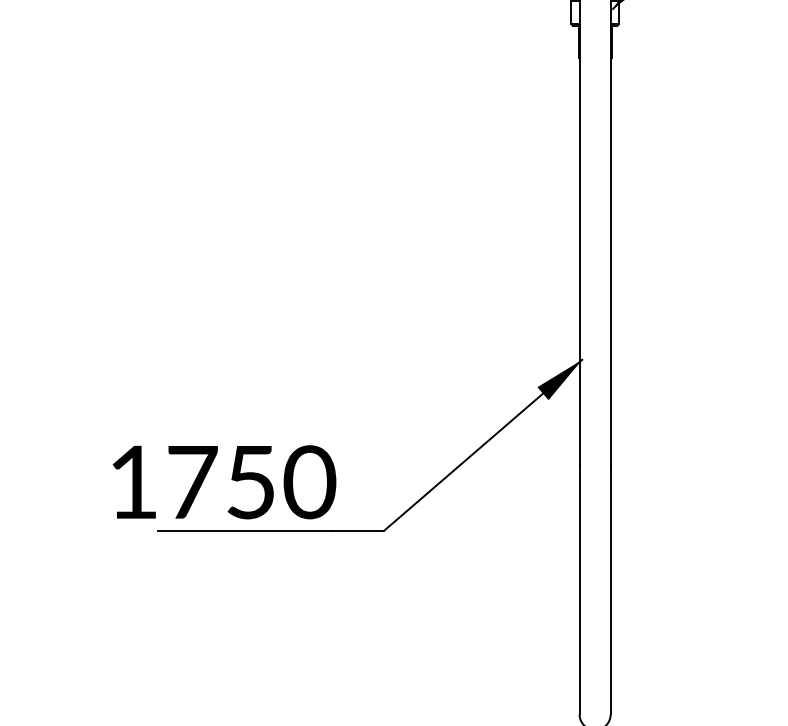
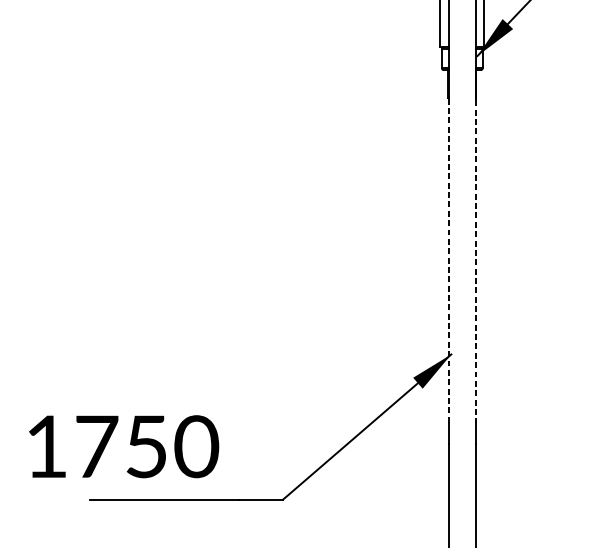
line: (579, 250) -> (448, 261), solid -> dashed
line: (610, 250) -> (475, 261), solid -> dashed
text: (224, 482) -> (124, 446), moved

